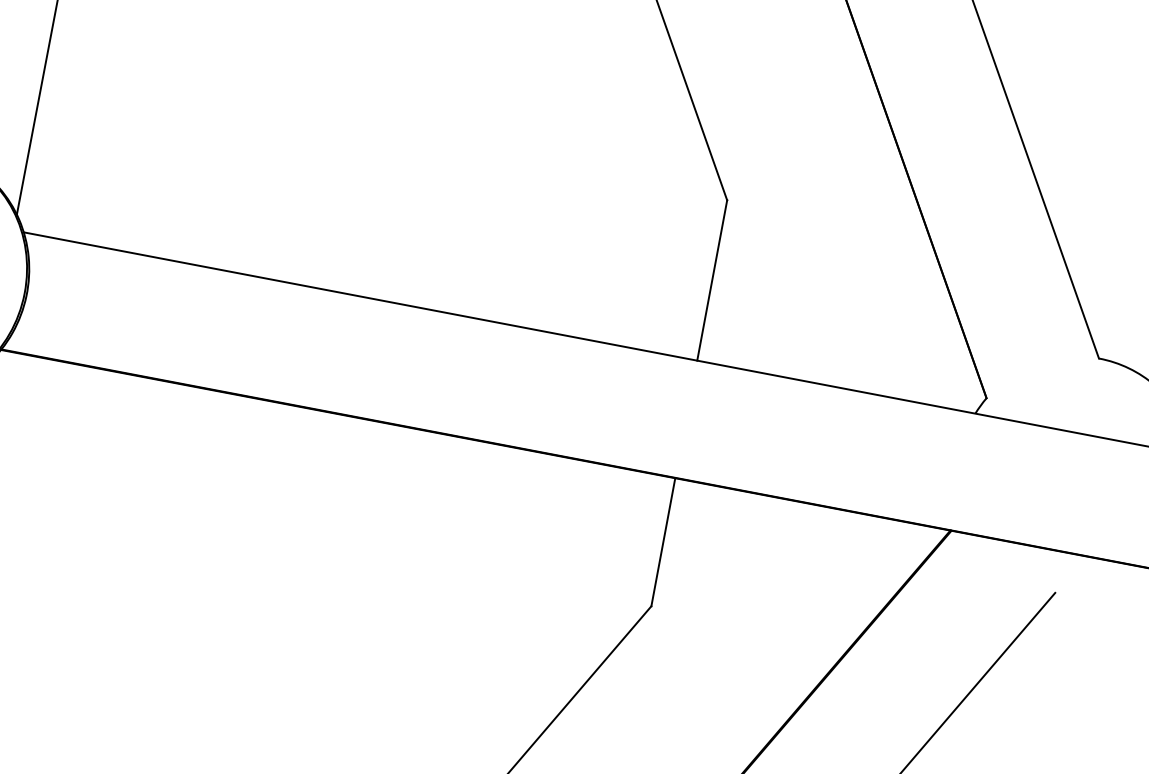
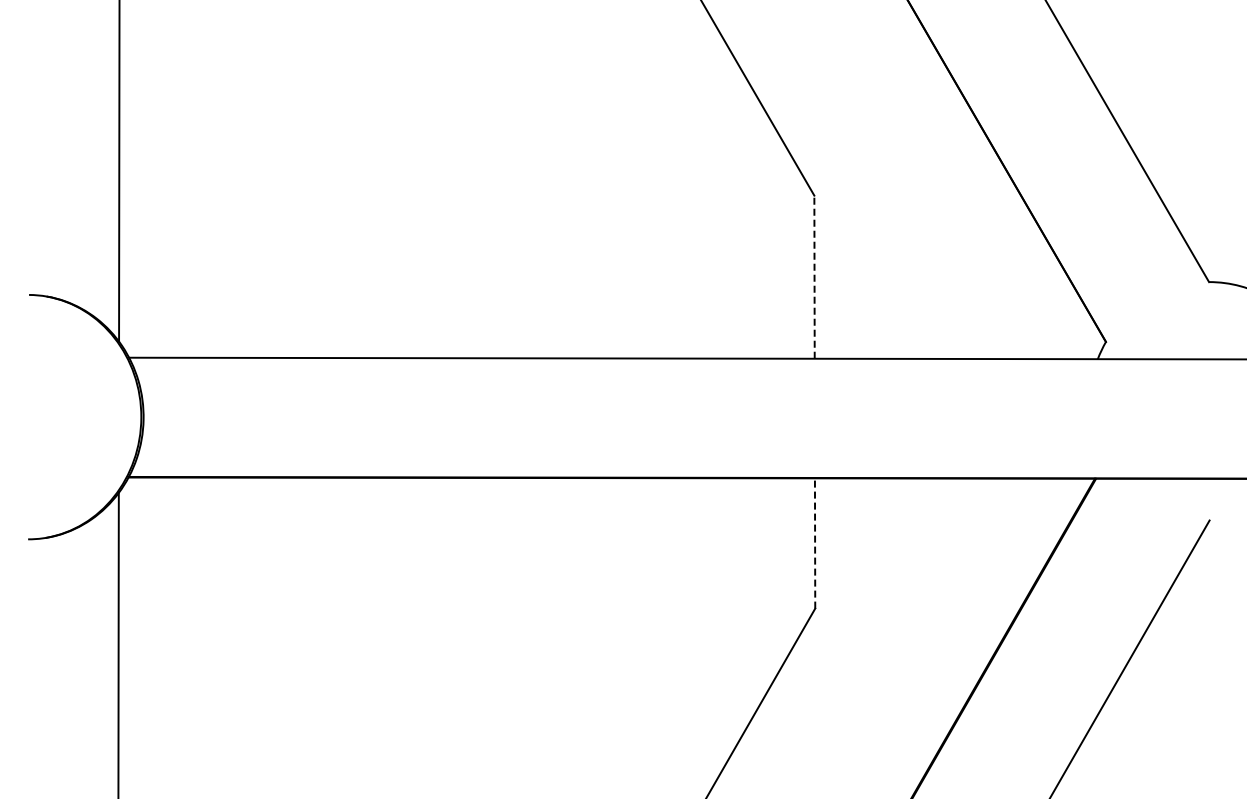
line: (712, 280) -> (814, 277), solid -> dashed
line: (663, 541) -> (815, 542), solid -> dashed

